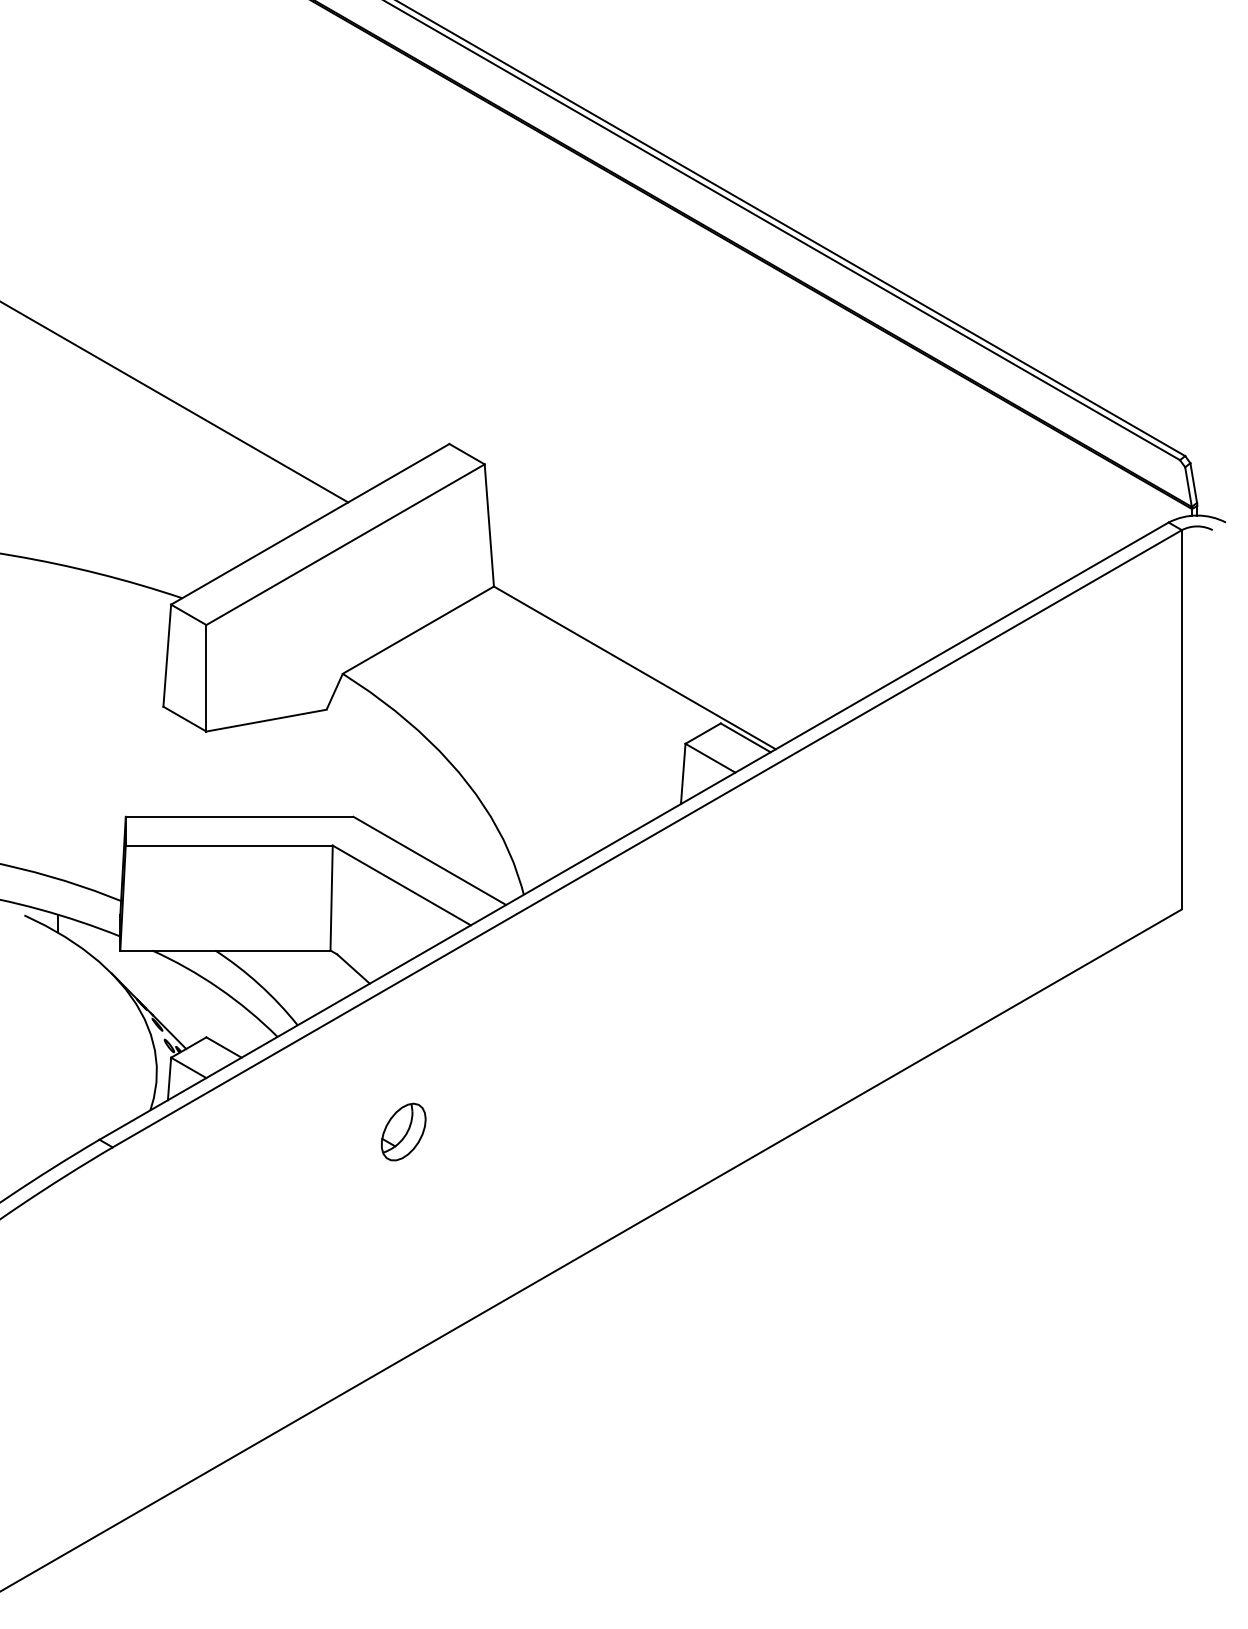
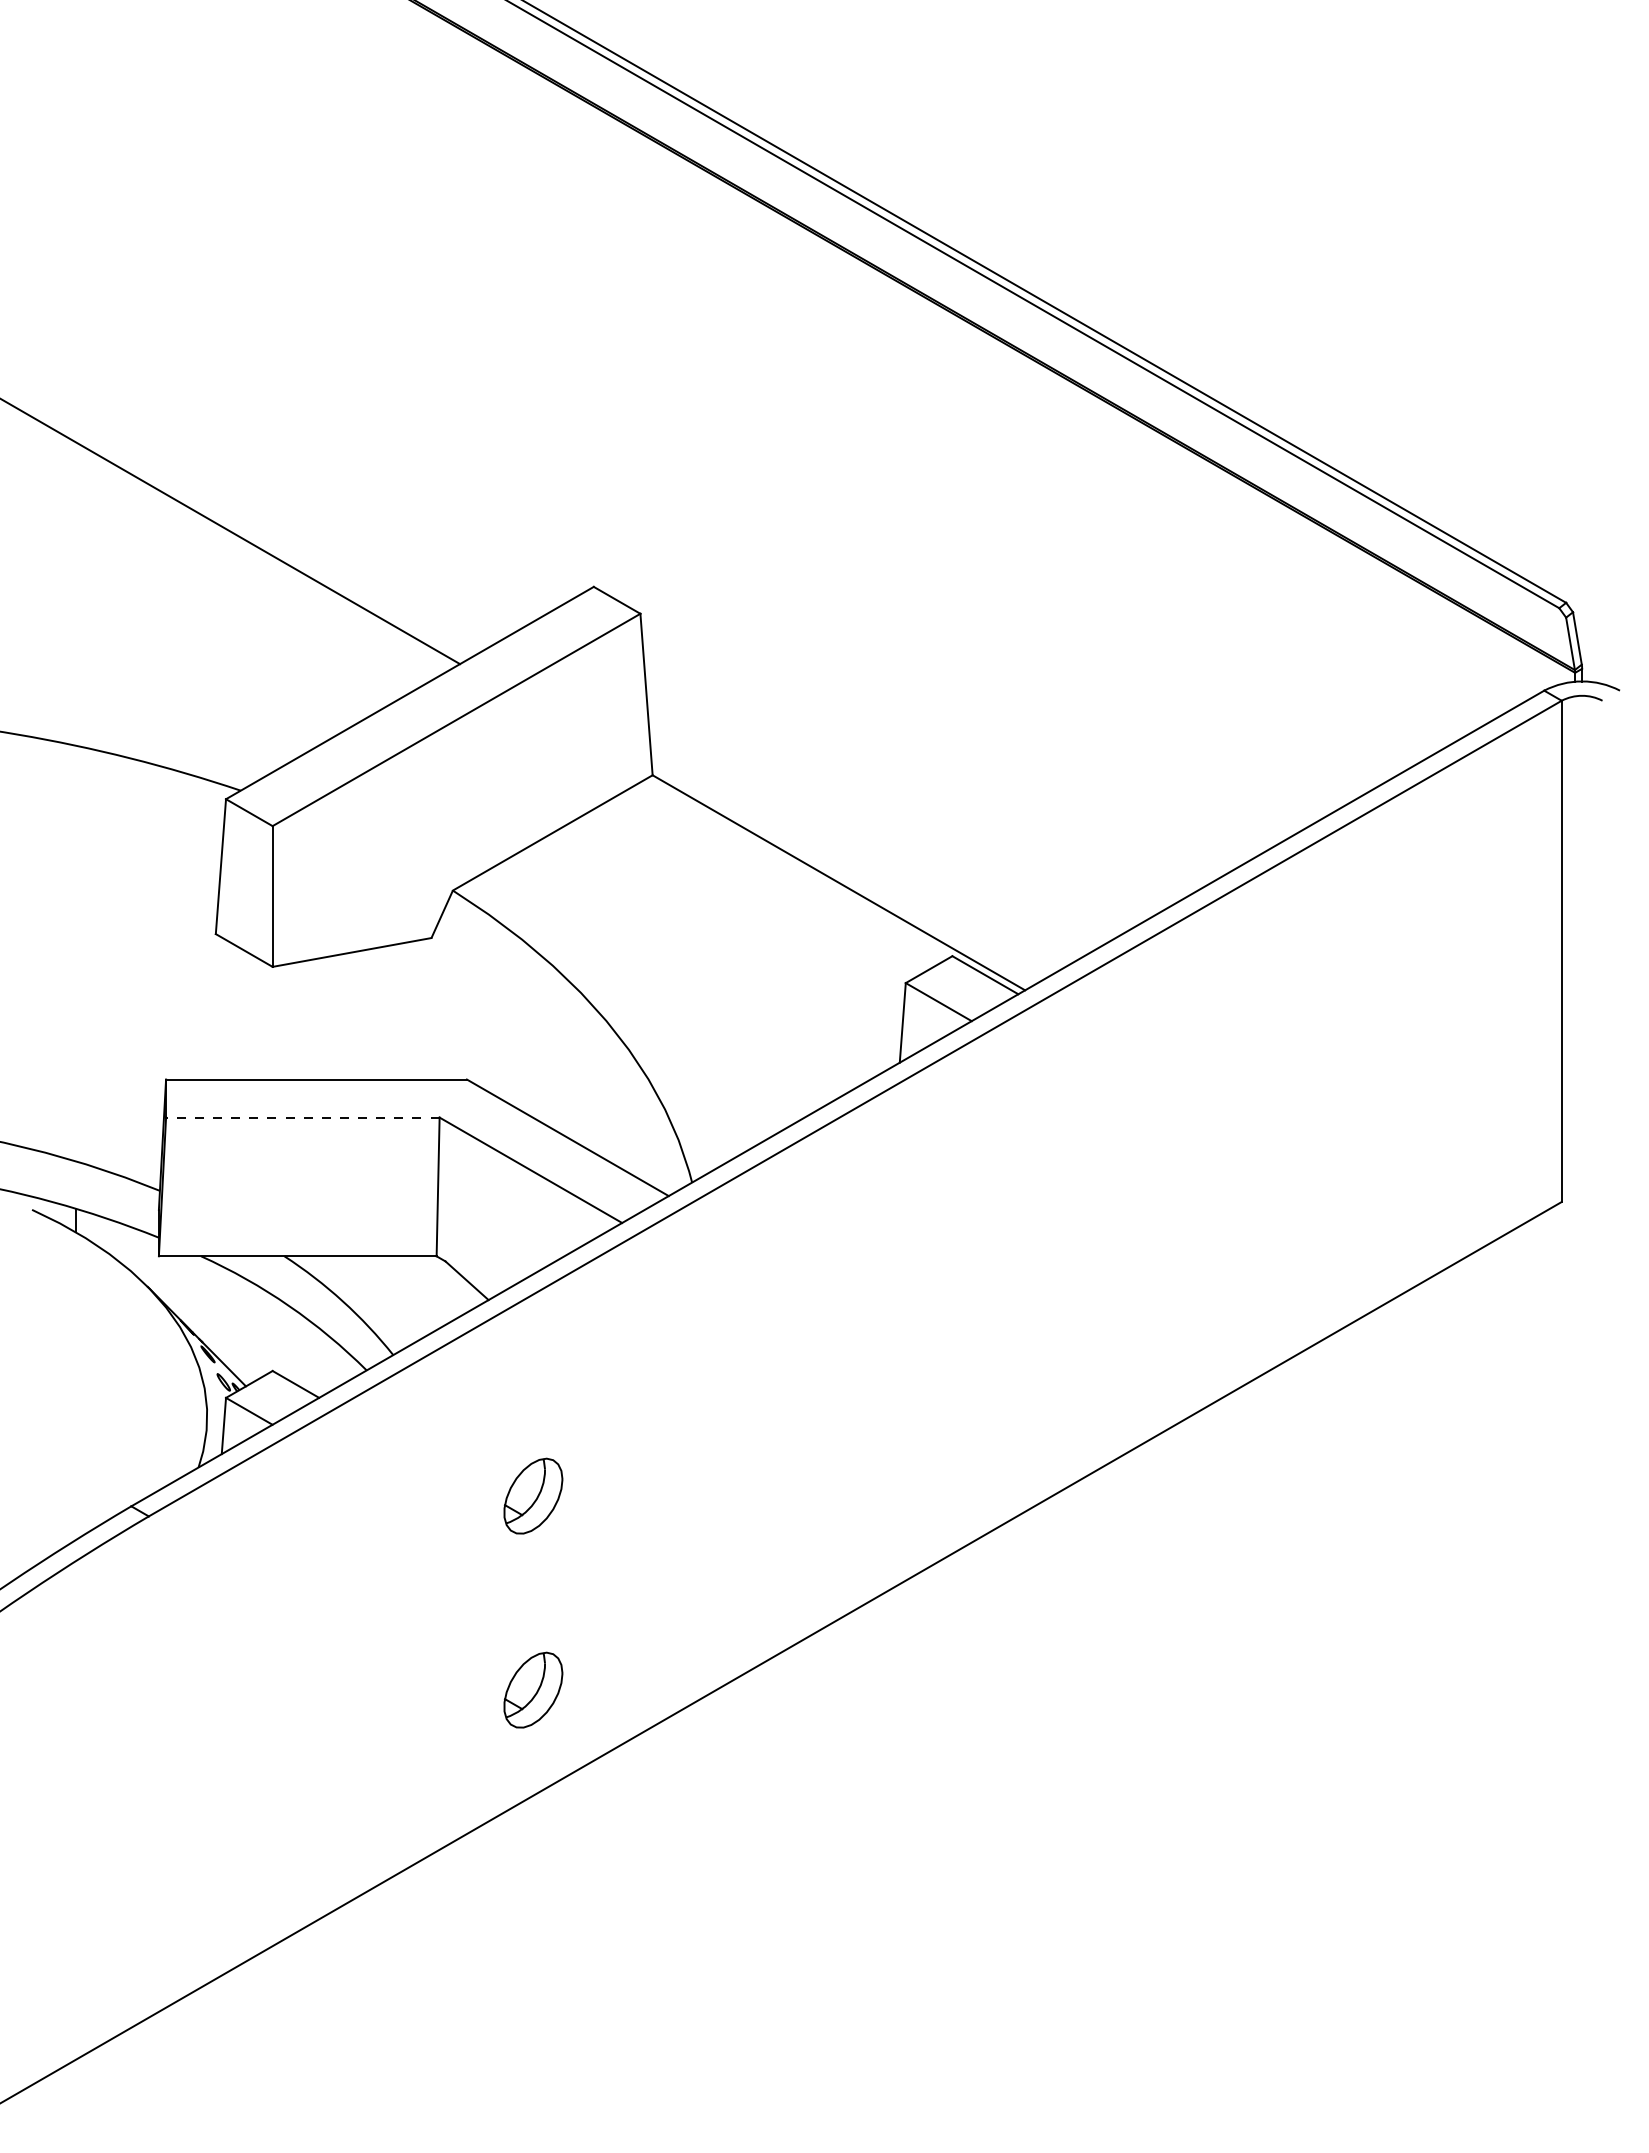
line: (229, 845) -> (302, 1117), solid -> dashed
part: (403, 1278) -> (533, 1689), added

